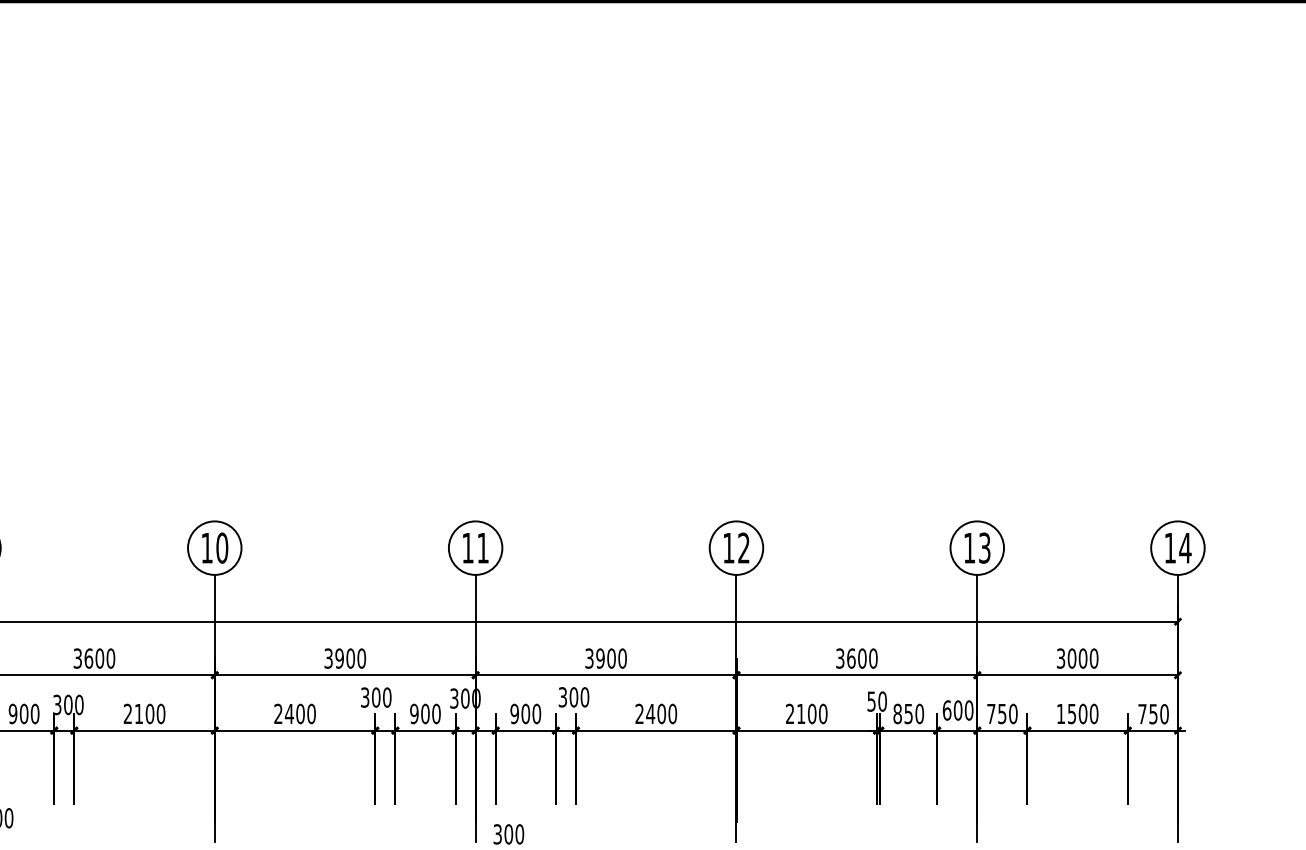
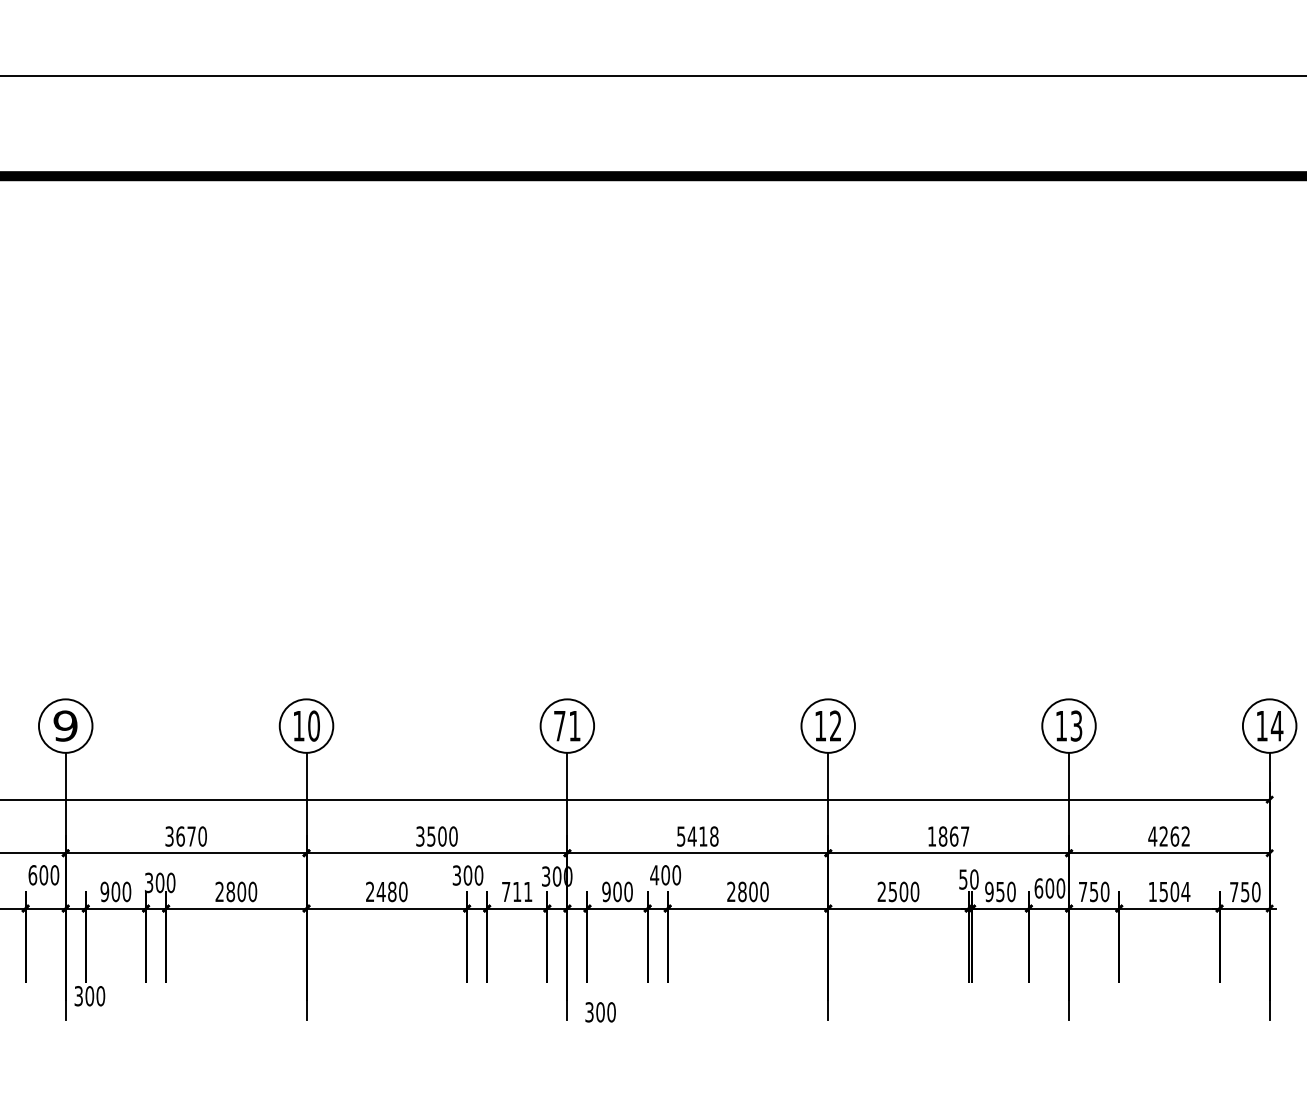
text: (467, 548) -> (559, 726), 11 -> 71
text: (99, 658) -> (191, 836), 3600 -> 3670
text: (339, 658) -> (431, 836), 3900 -> 3500
text: (605, 658) -> (697, 836), 3900 -> 5418
text: (856, 658) -> (948, 836), 3600 -> 1867
text: (1077, 658) -> (1169, 836), 3000 -> 4262
text: (562, 697) -> (654, 875), 300 -> 400
text: (138, 713) -> (230, 891), 2100 -> 2800
text: (300, 713) -> (392, 891), 2400 -> 2480
text: (424, 713) -> (516, 891), 900 -> 711
text: (649, 713) -> (741, 891), 2400 -> 2800
text: (897, 713) -> (989, 891), 850 -> 950
text: (1093, 713) -> (1185, 891), 1500 -> 1504
text: (800, 714) -> (892, 892), 2100 -> 2500

